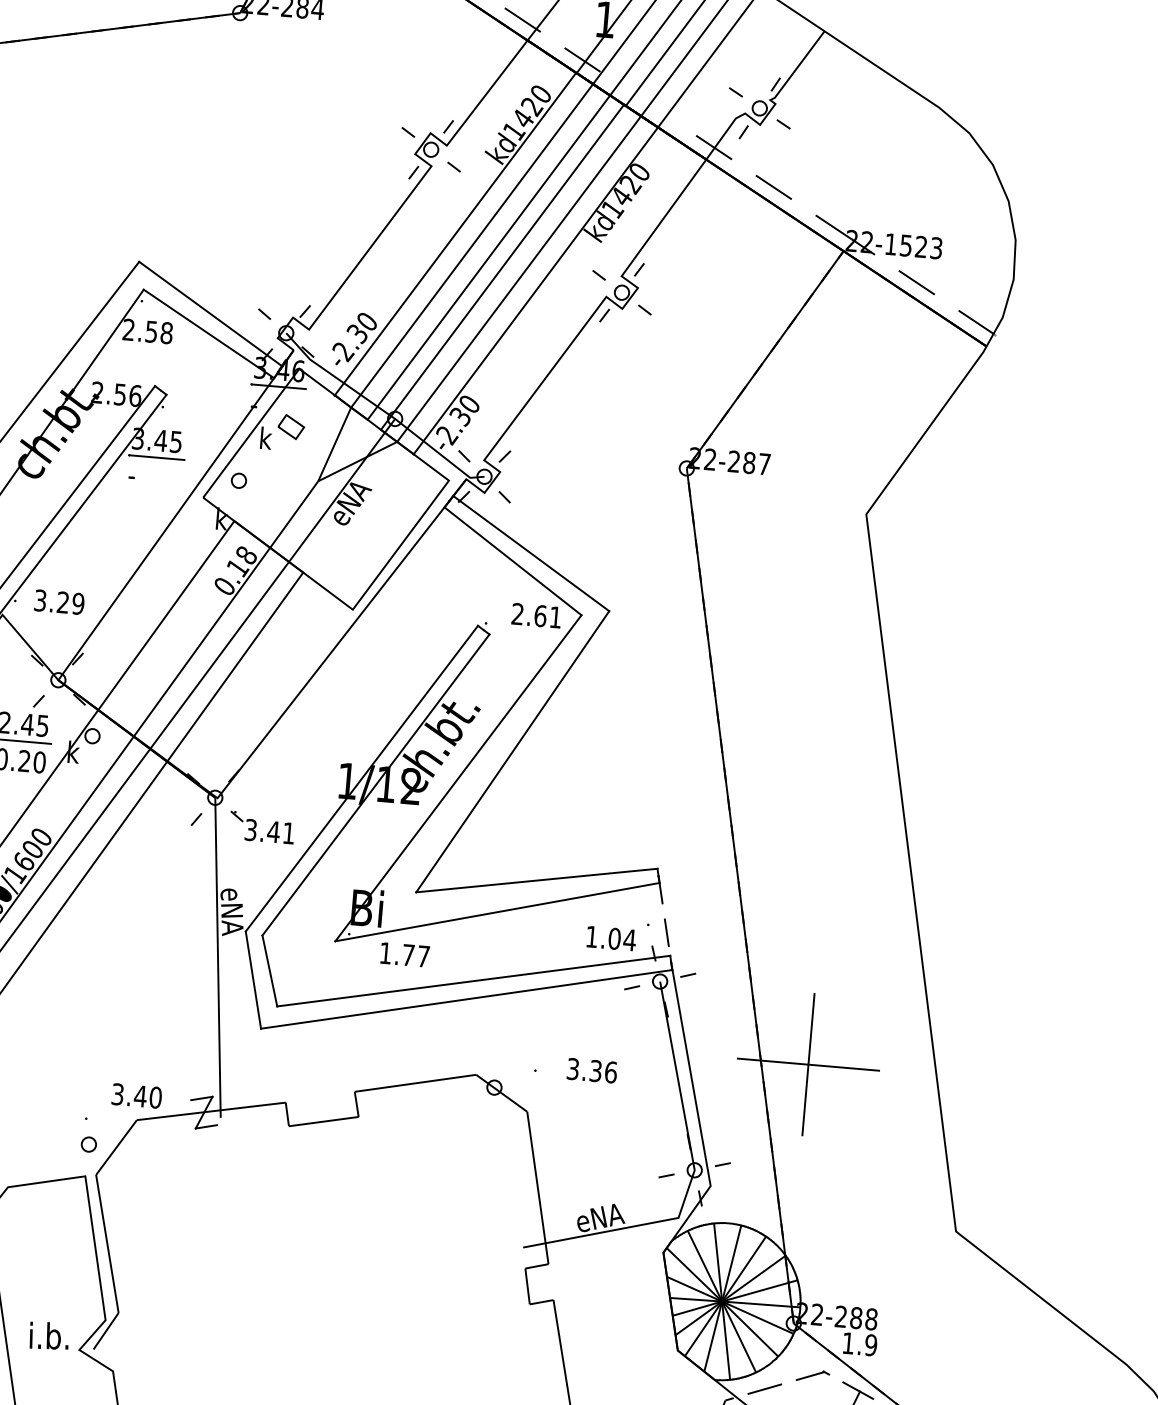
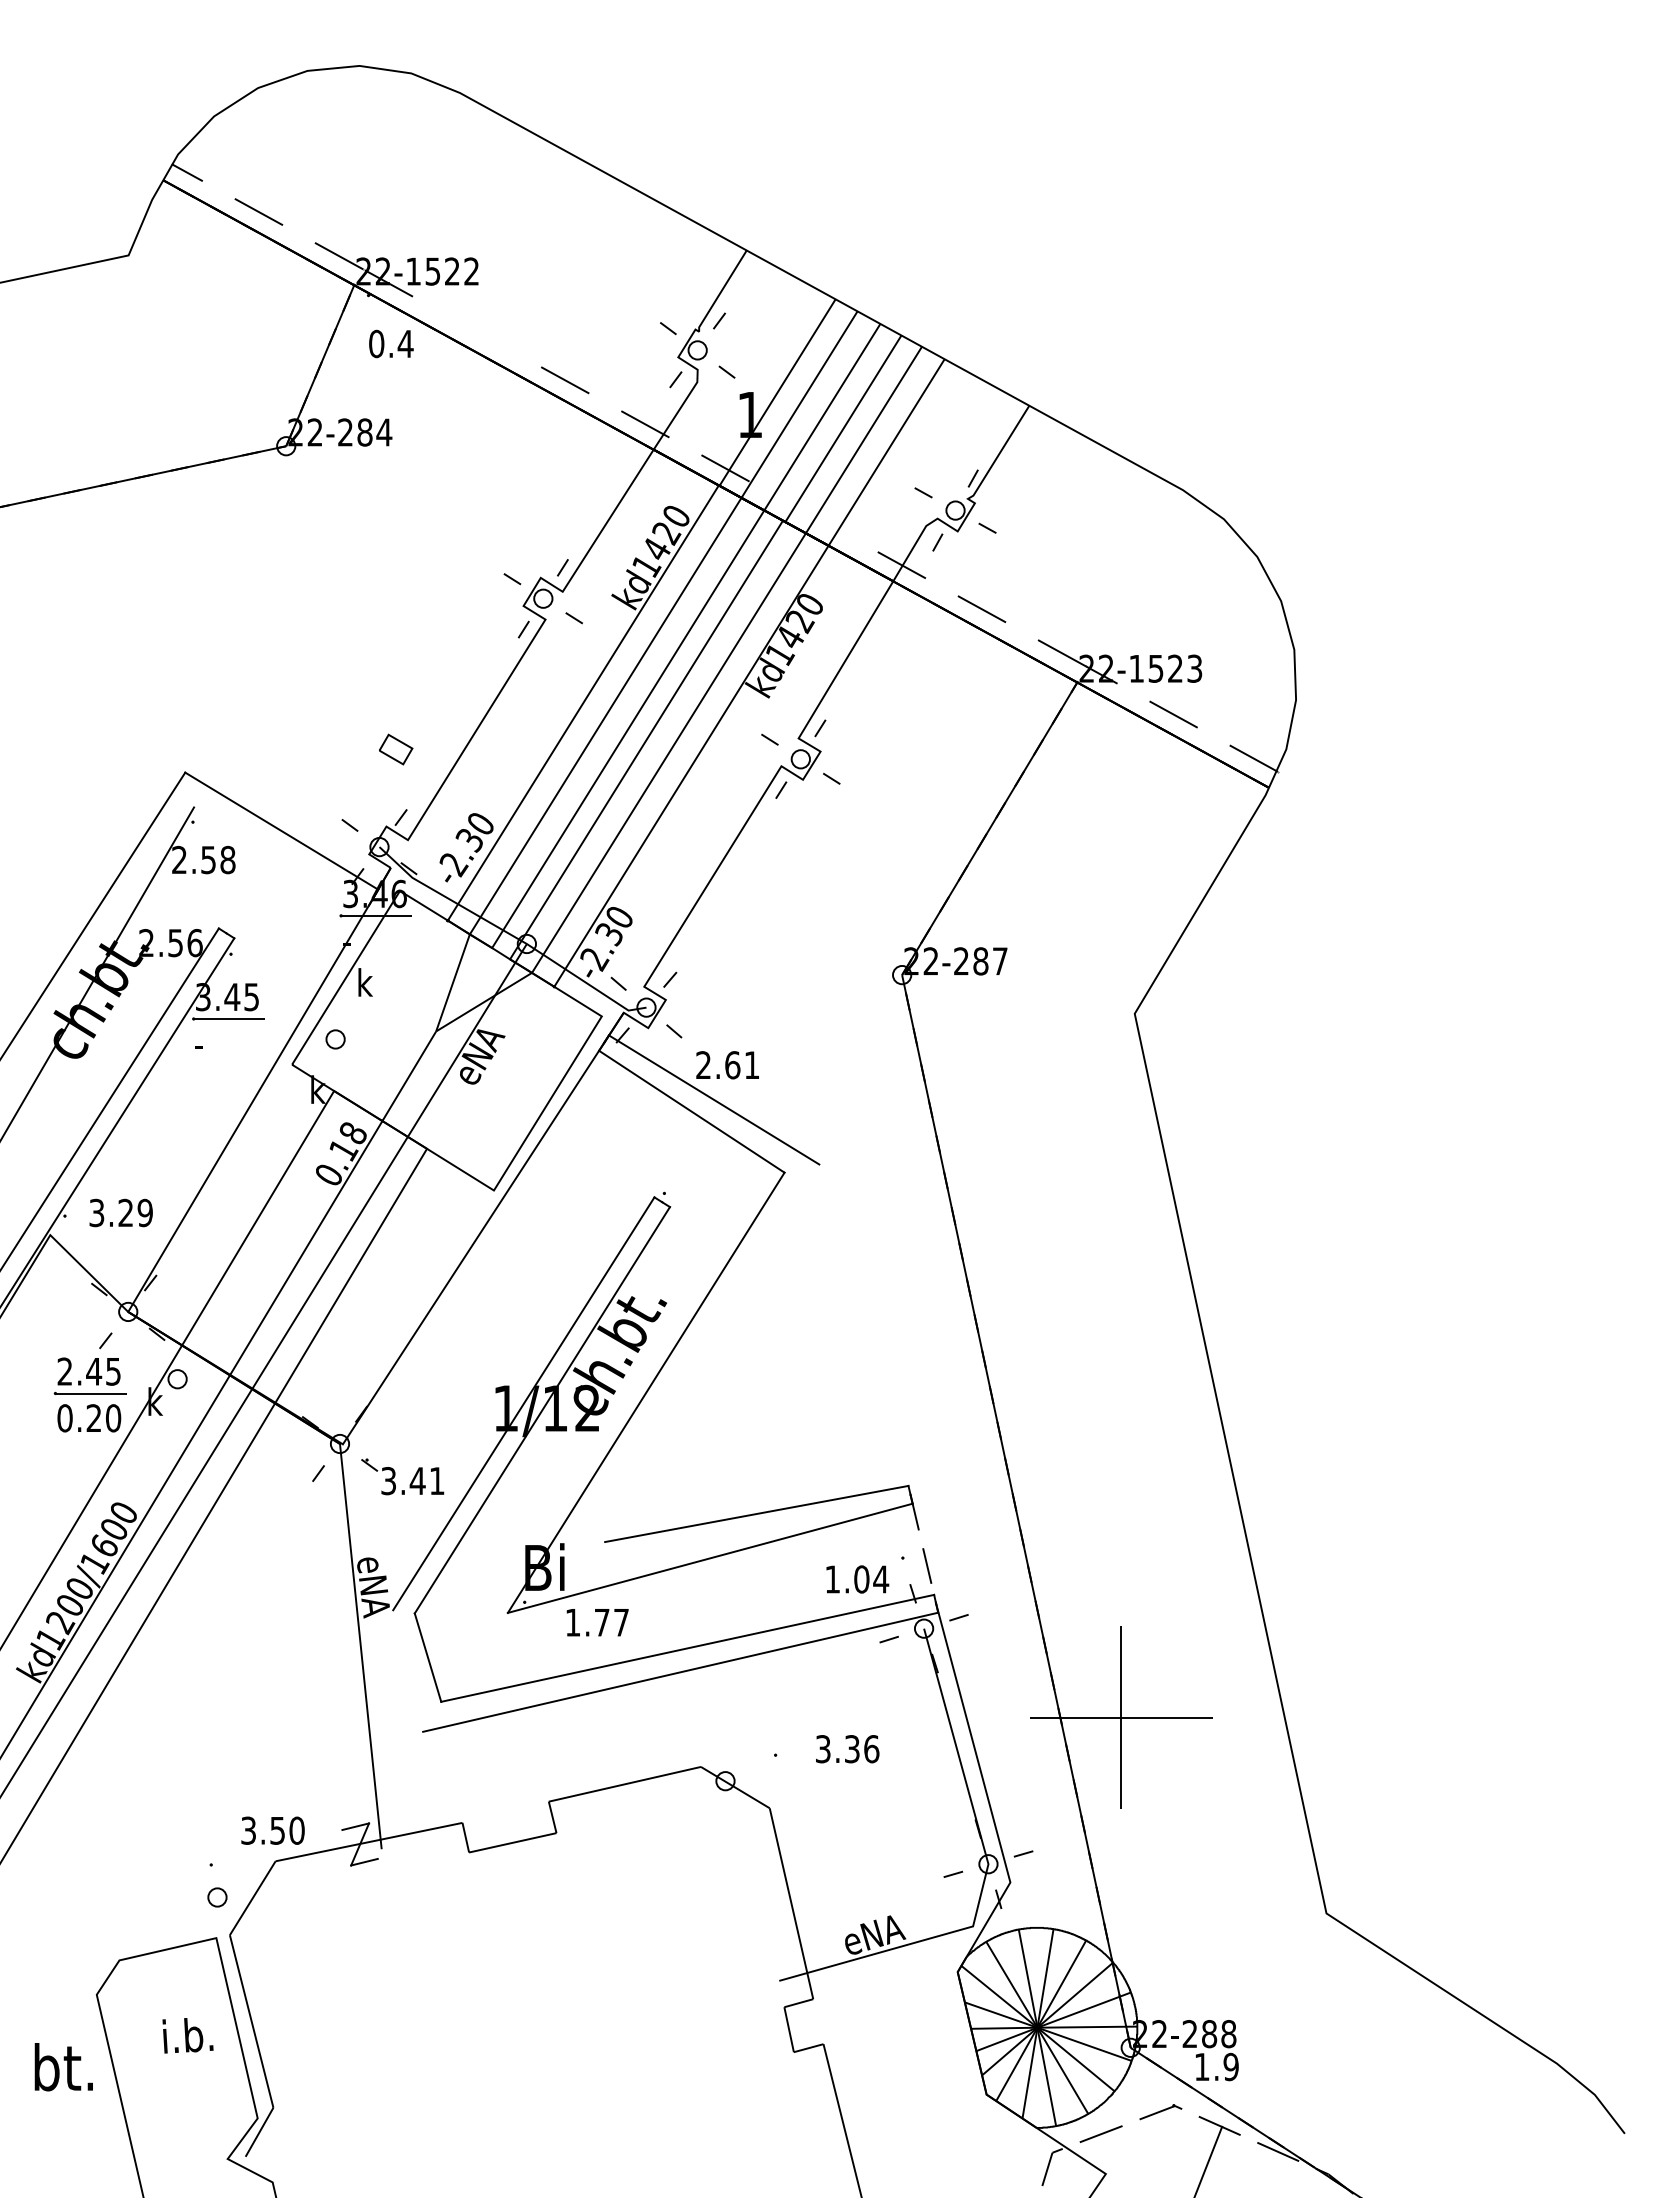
line: (208, 333) -> (281, 856), removed
part: (291, 427) -> (396, 749), moved
text: (536, 615) -> (727, 1065), moved
line: (512, 751) -> (712, 1353), removed
line: (253, 979) -> (408, 1670), removed
text: (140, 1096) -> (277, 1830), 3.40 -> 3.50
text: (48, 1335) -> (187, 2035), moved

